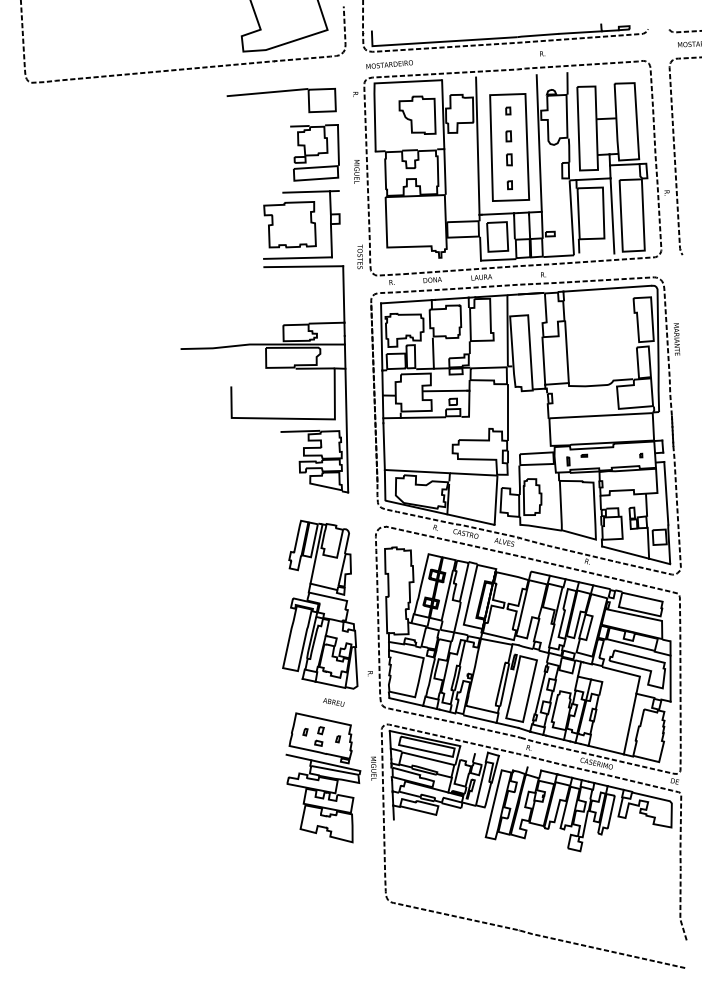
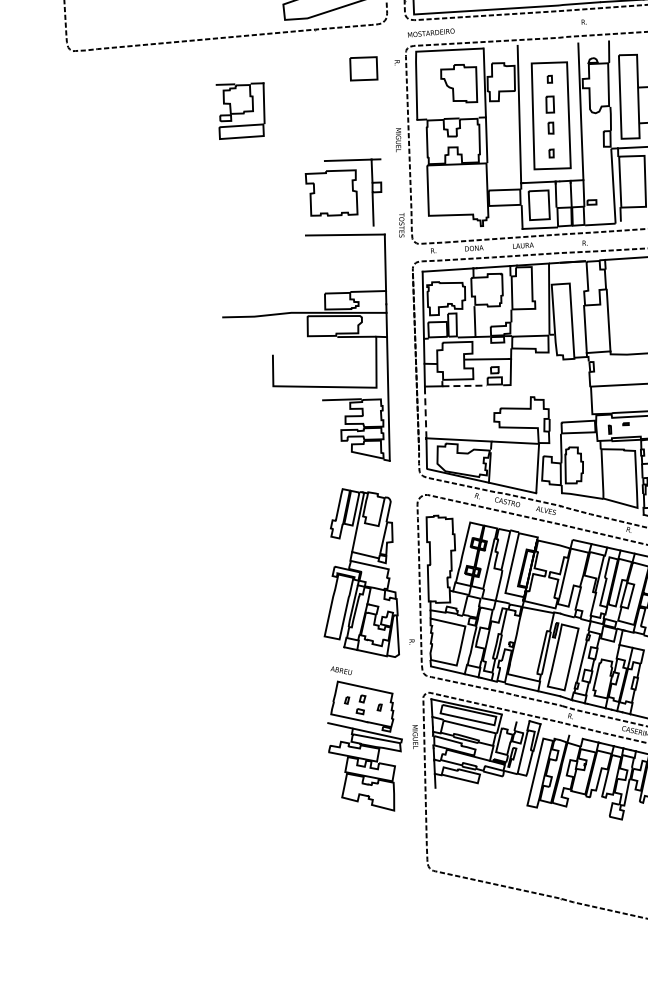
line: (267, 92) -> (309, 60), removed
part: (508, 136) -> (550, 104), size x1.6
part: (314, 152) -> (240, 110), moved
line: (298, 257) -> (340, 225), removed
line: (507, 412) -> (549, 380), removed
line: (423, 417) -> (465, 385), solid -> dashed
line: (384, 446) -> (426, 414), solid -> dashed
text: (333, 702) -> (341, 670), moved

